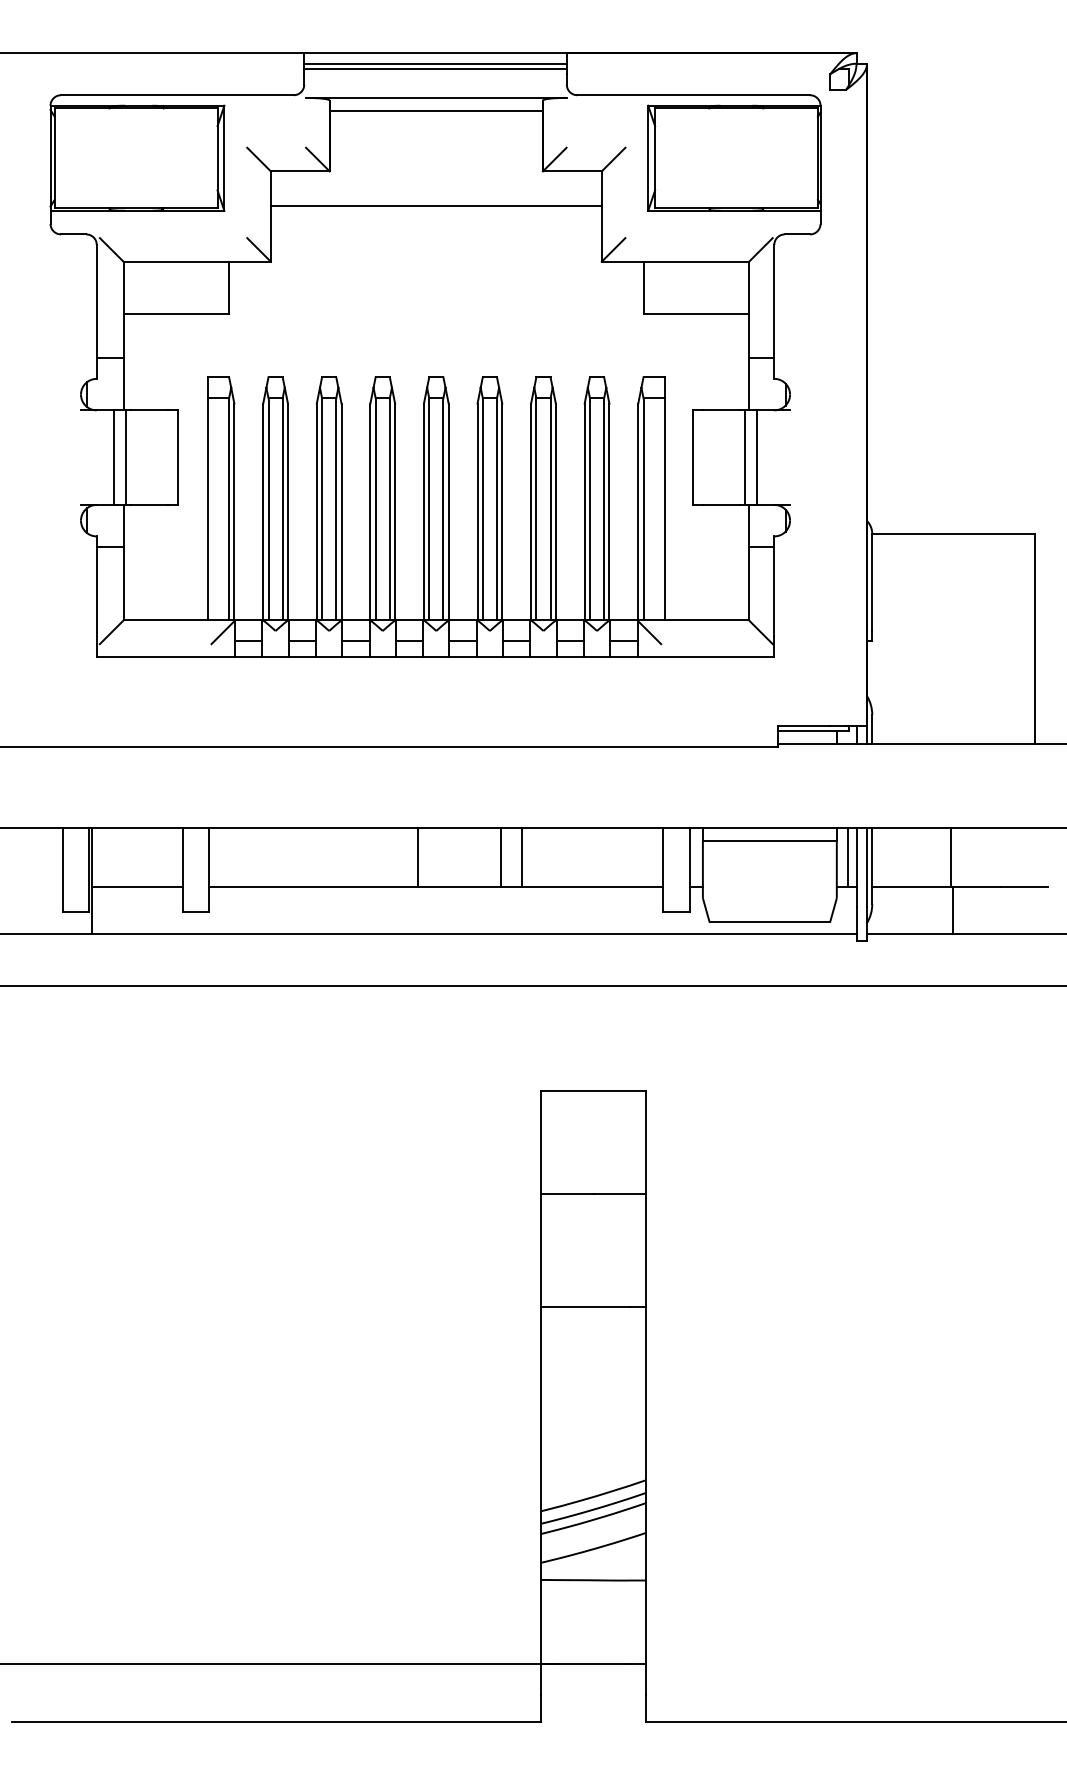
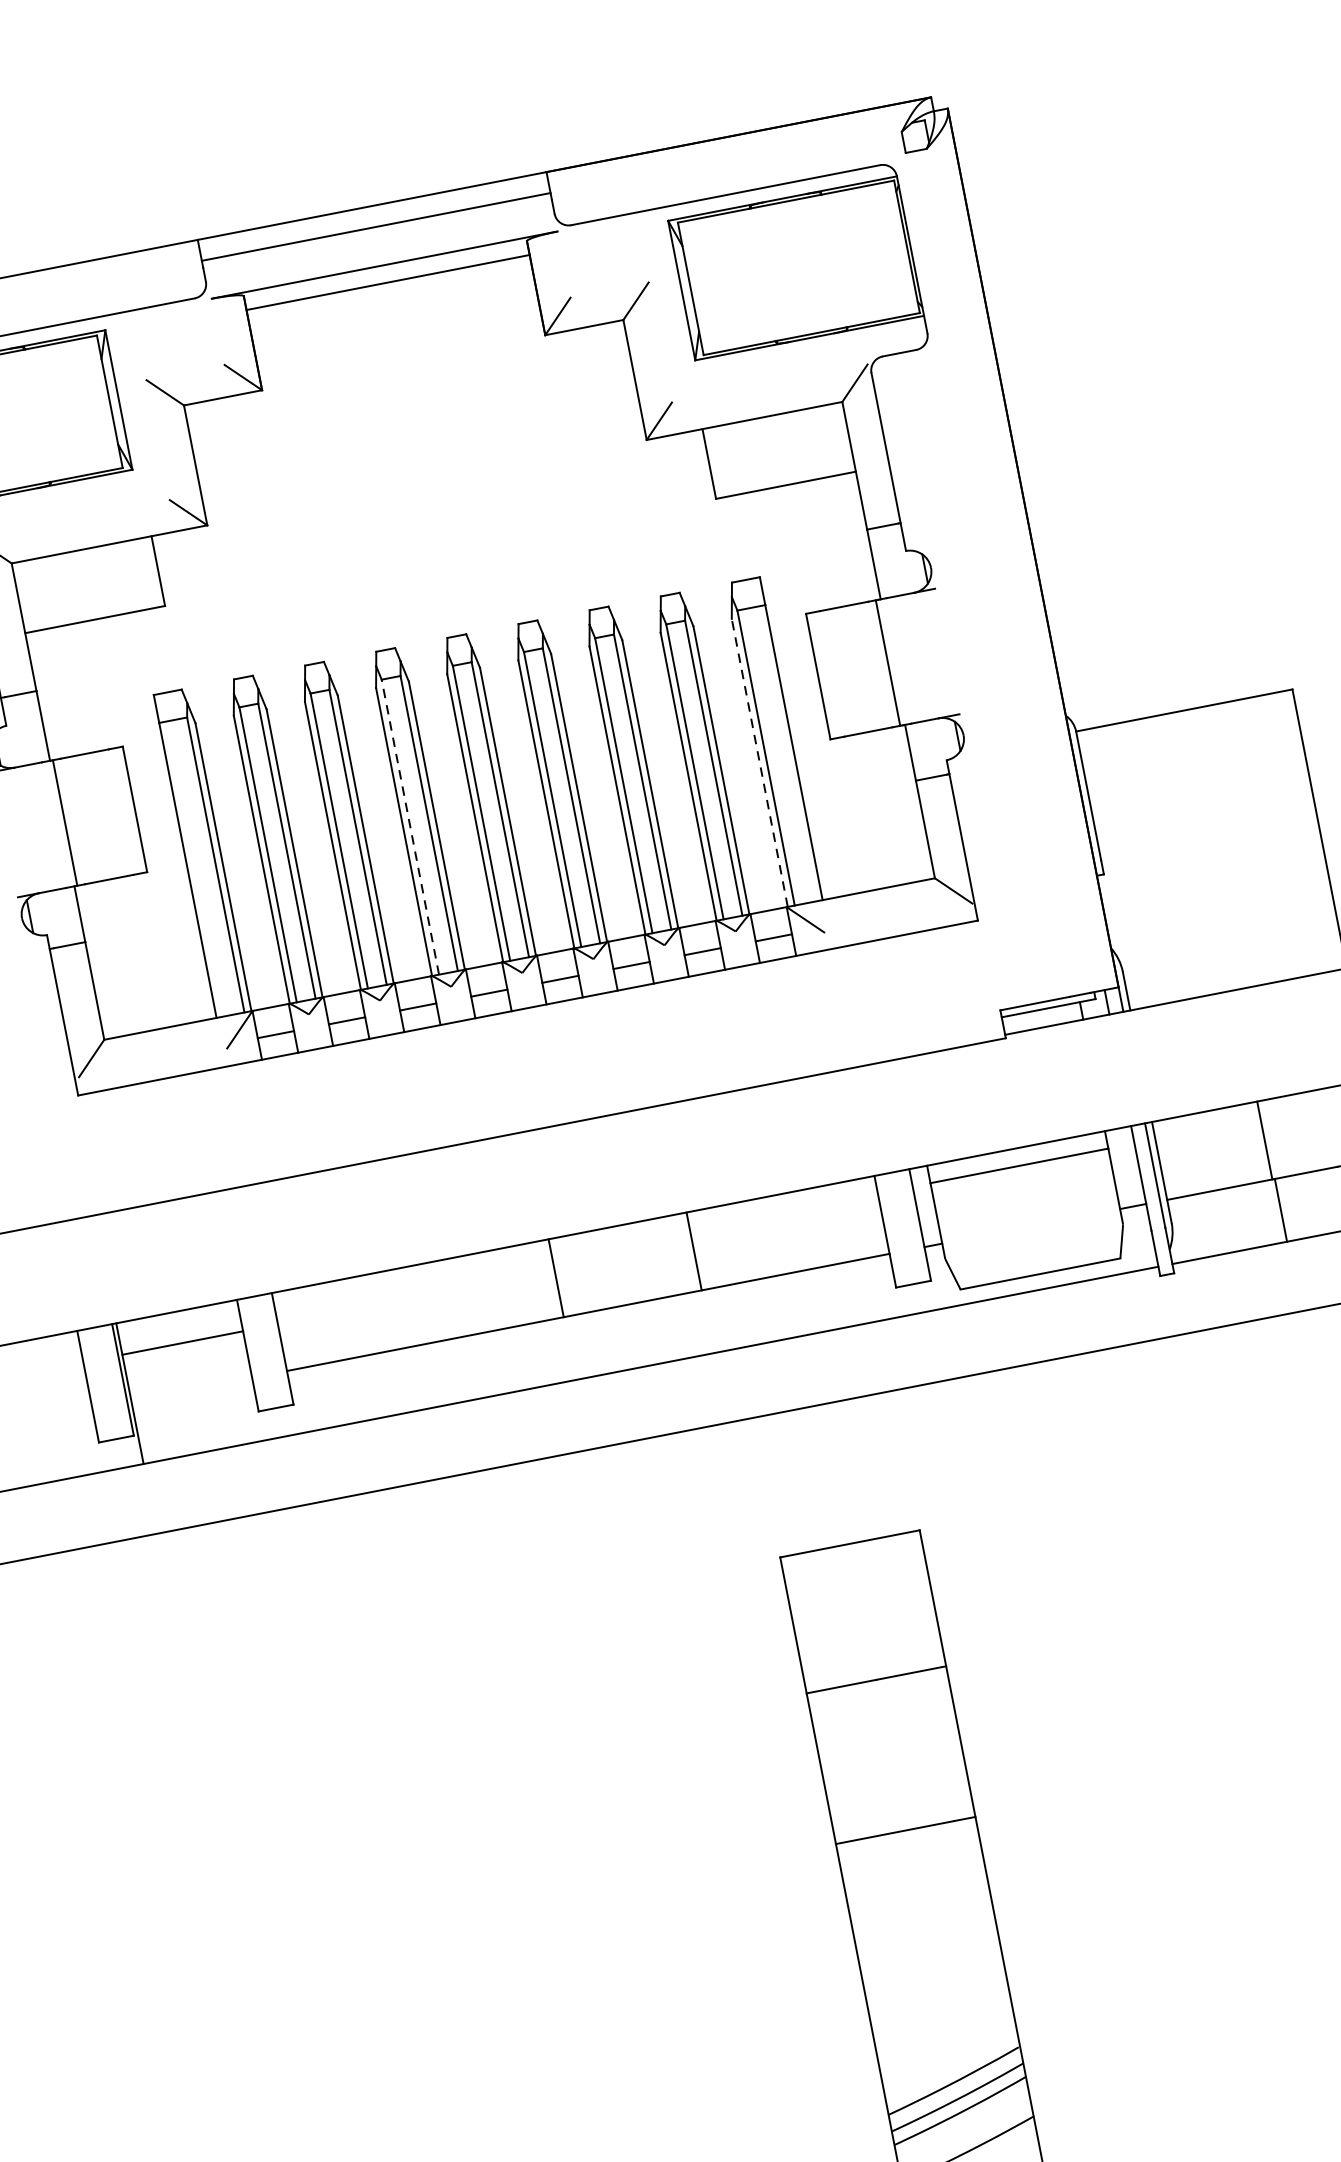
line: (435, 63) -> (374, 219), removed
line: (435, 205) -> (411, 408), removed
line: (114, 457) -> (50, 825), removed
line: (757, 457) -> (904, 659), removed
line: (375, 508) -> (409, 826), solid -> dashed
line: (638, 511) -> (759, 762), solid -> dashed
line: (500, 857) -> (666, 1257), removed
line: (847, 857) -> (1126, 1167), removed
line: (137, 886) -> (182, 1342), moved

